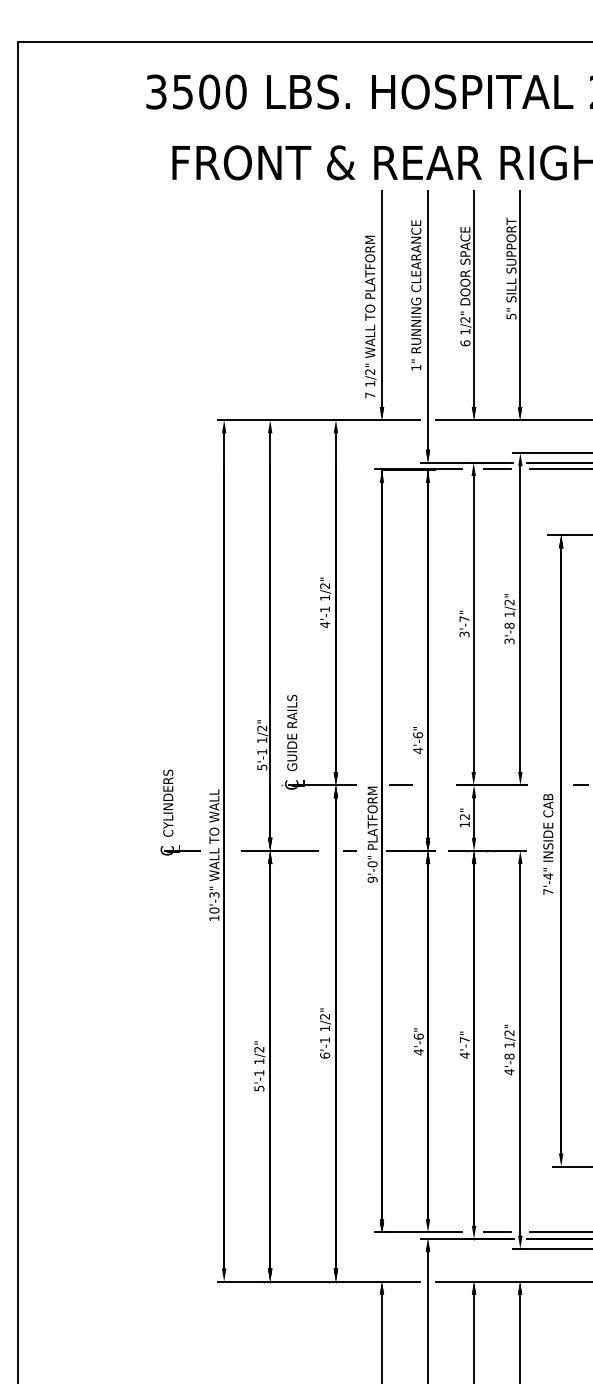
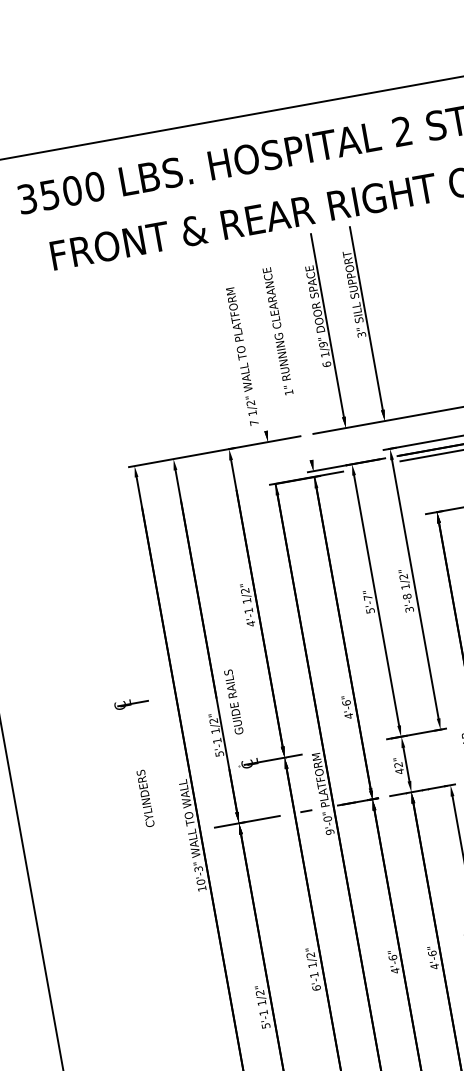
line: (381, 298) -> (249, 339), removed
text: (510, 316) -> (360, 334), 5" -> 3"
line: (428, 319) -> (292, 349), removed
text: (465, 319) -> (323, 344), 1/2" -> 1/9"
line: (497, 469) -> (373, 466), removed
text: (463, 634) -> (369, 610), 3'-7" -> 5'-7"
text: (292, 732) -> (234, 701), moved
line: (401, 785) -> (340, 748), removed
text: (464, 824) -> (399, 771), 12" -> 42"
part: (180, 850) -> (131, 703), moved
text: (464, 1039) -> (432, 953), 4'-7" -> 4'-6"

